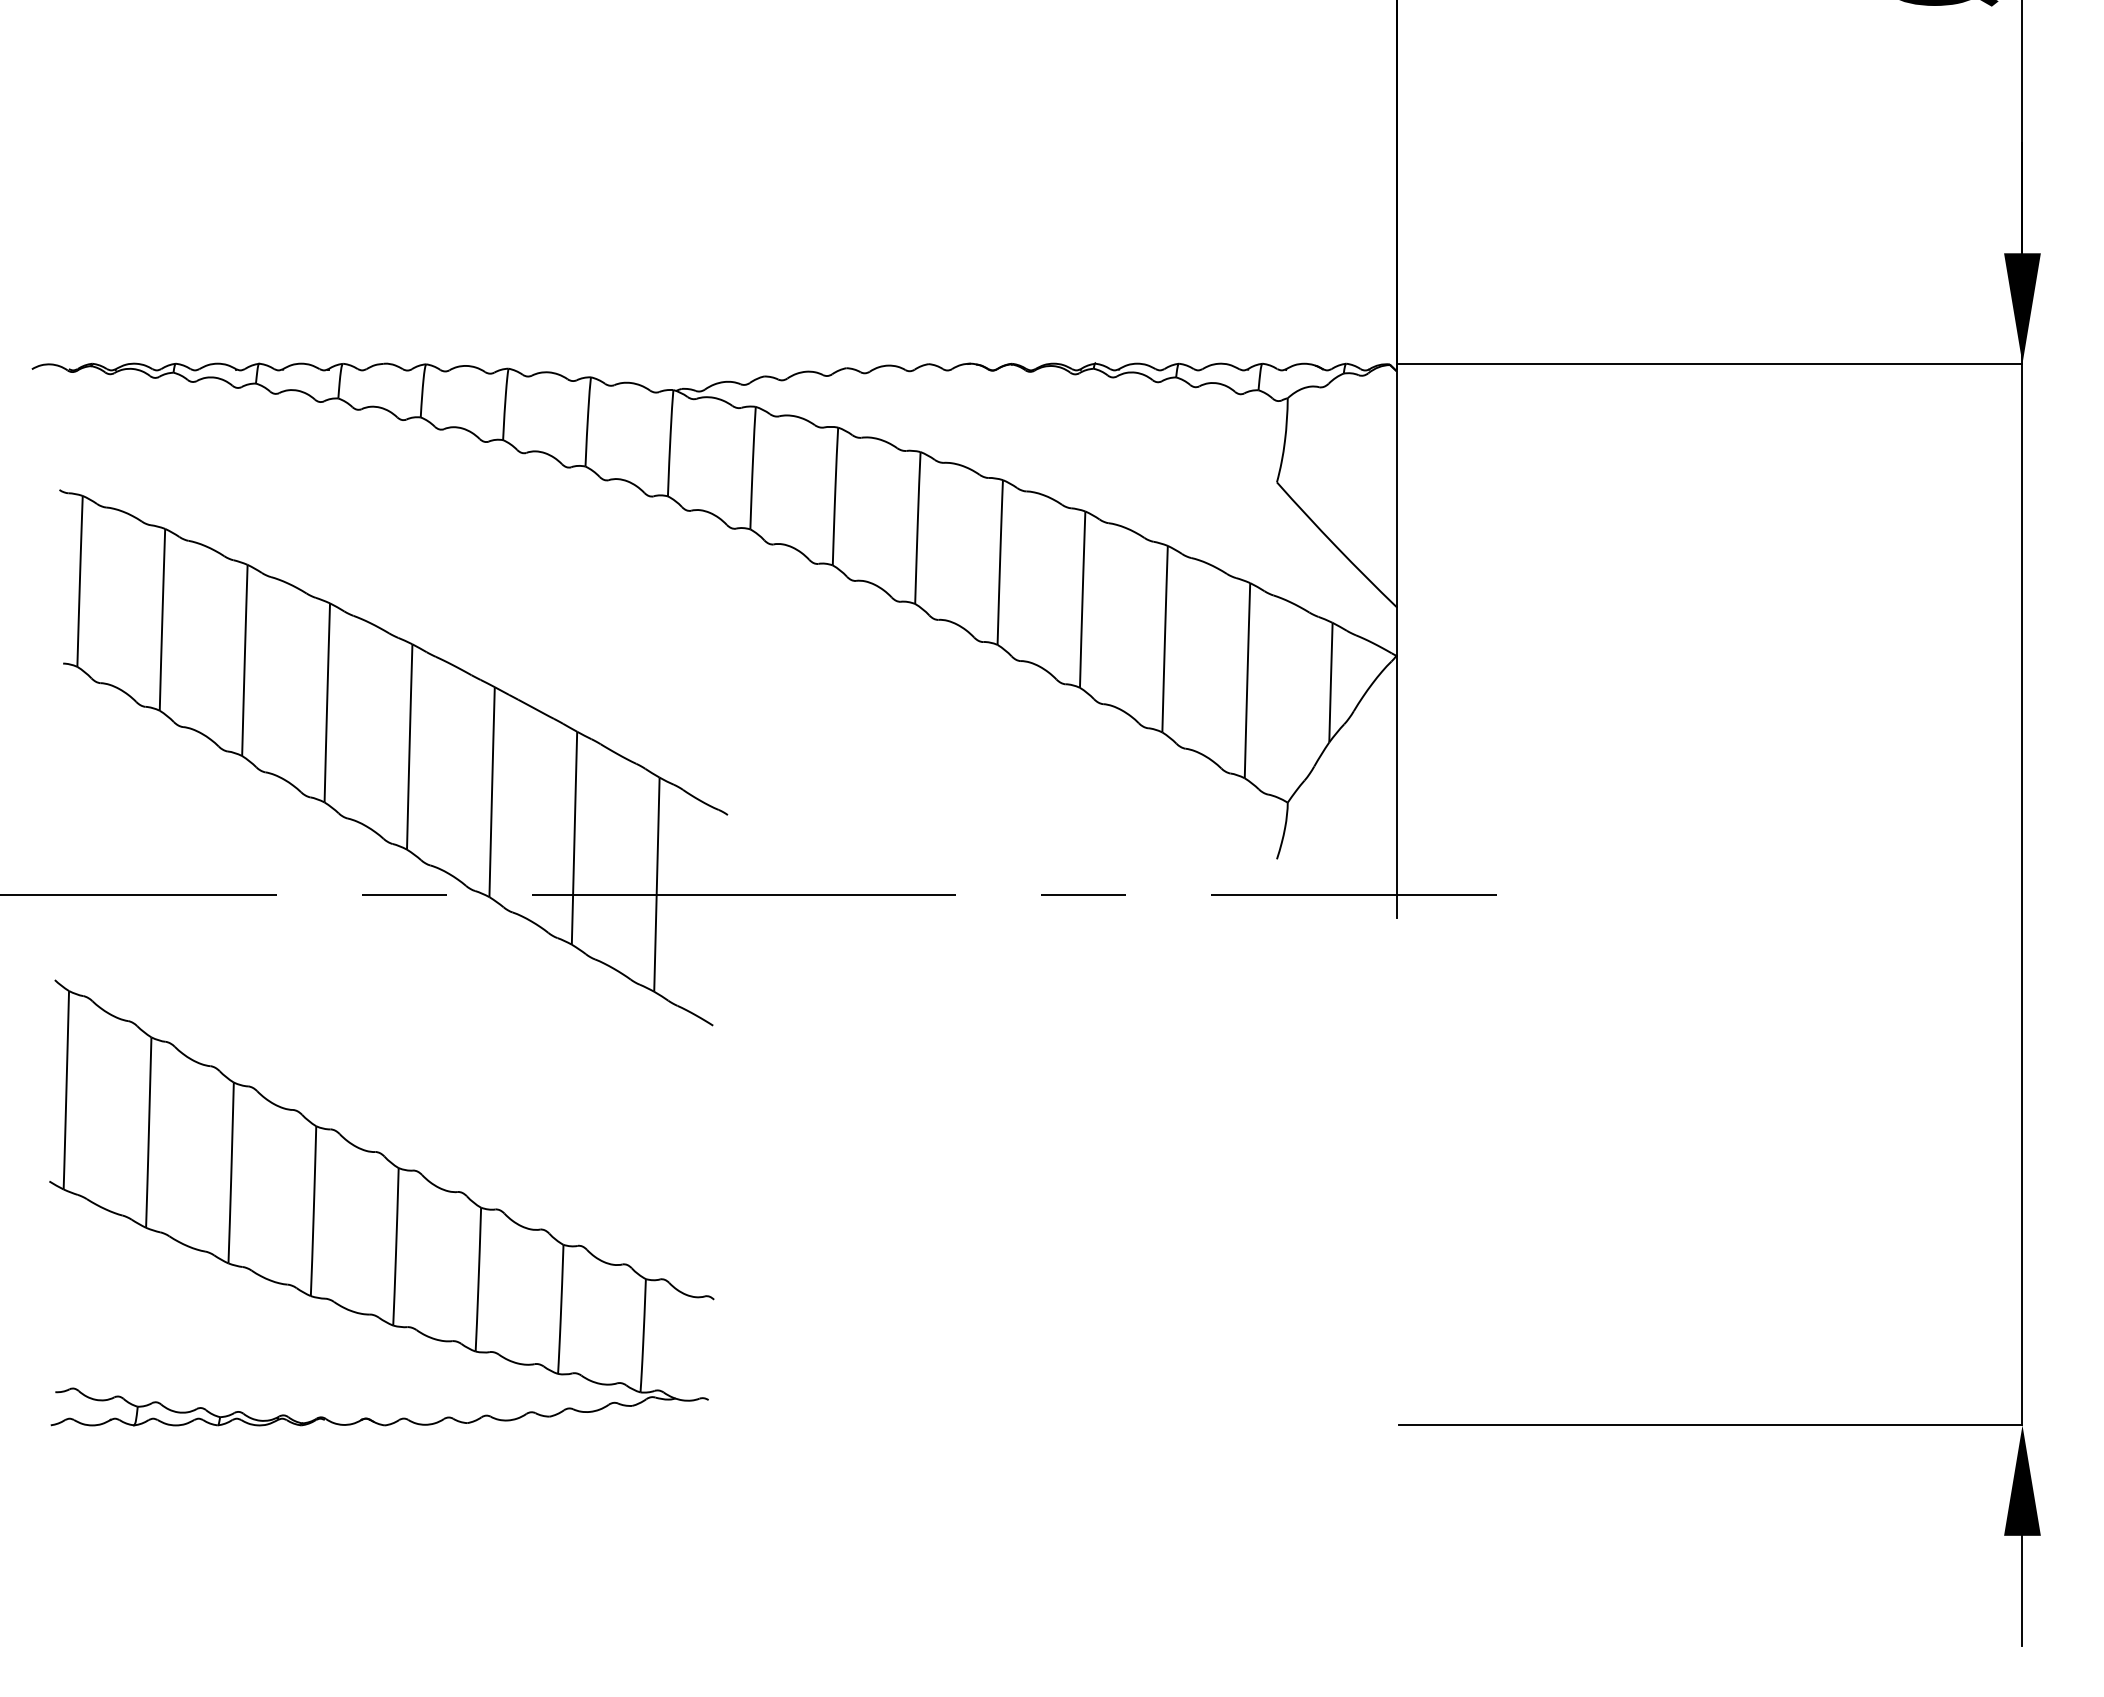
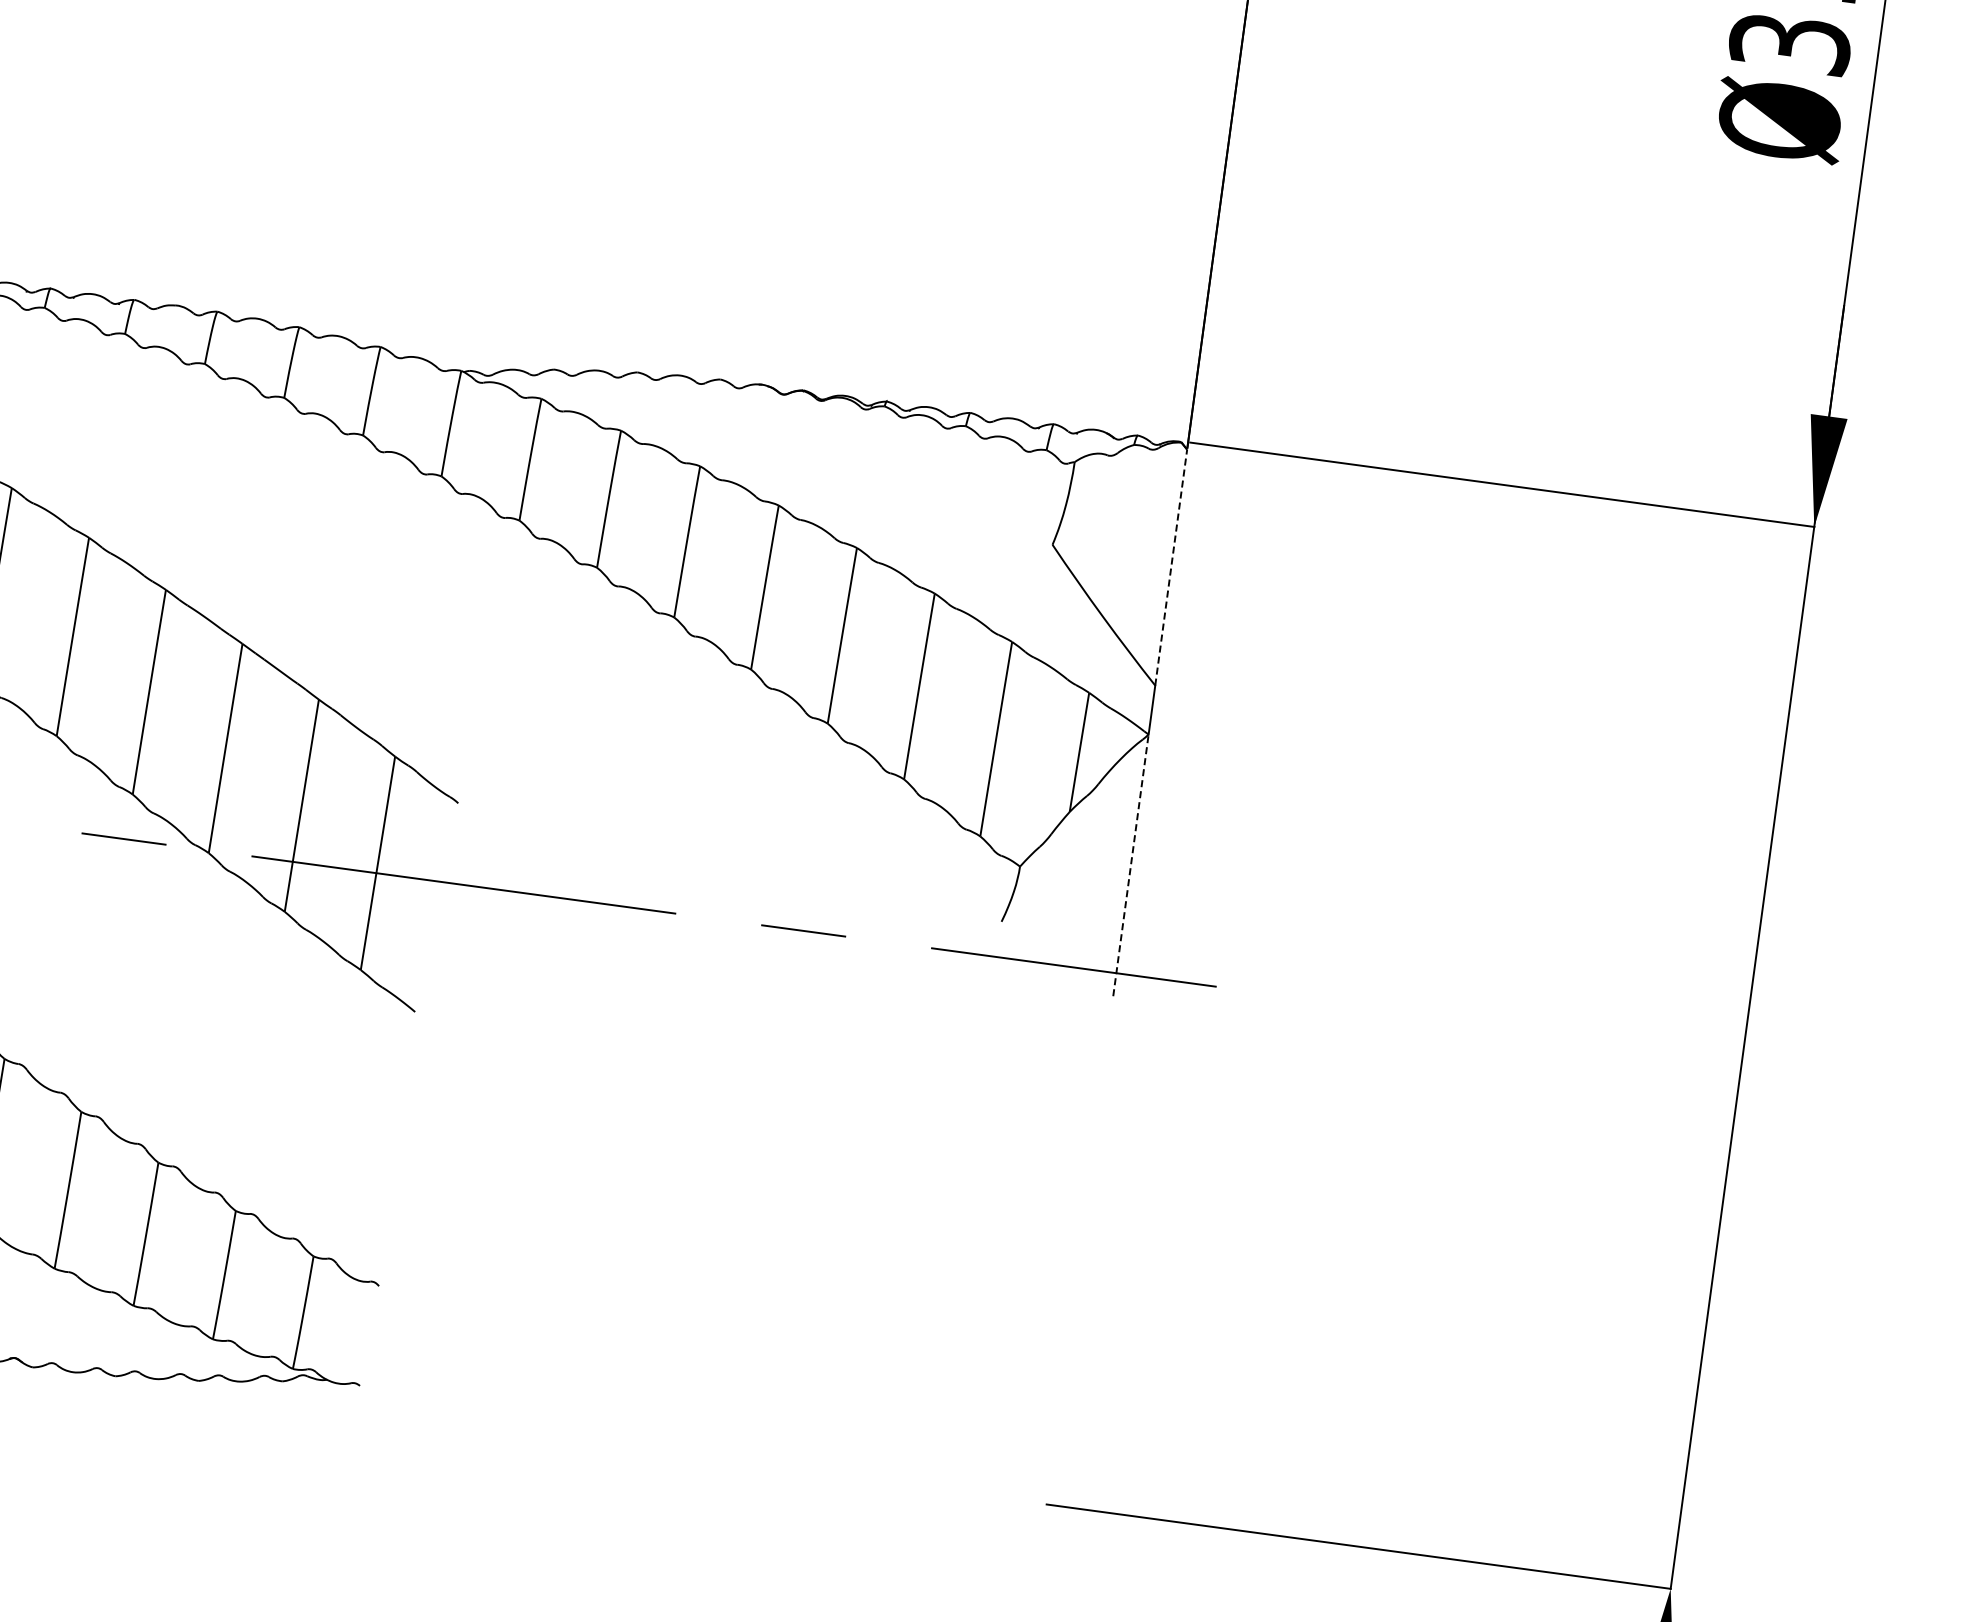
line: (1396, 489) -> (1171, 568), solid -> dashed
line: (1396, 786) -> (1130, 865), solid -> dashed

